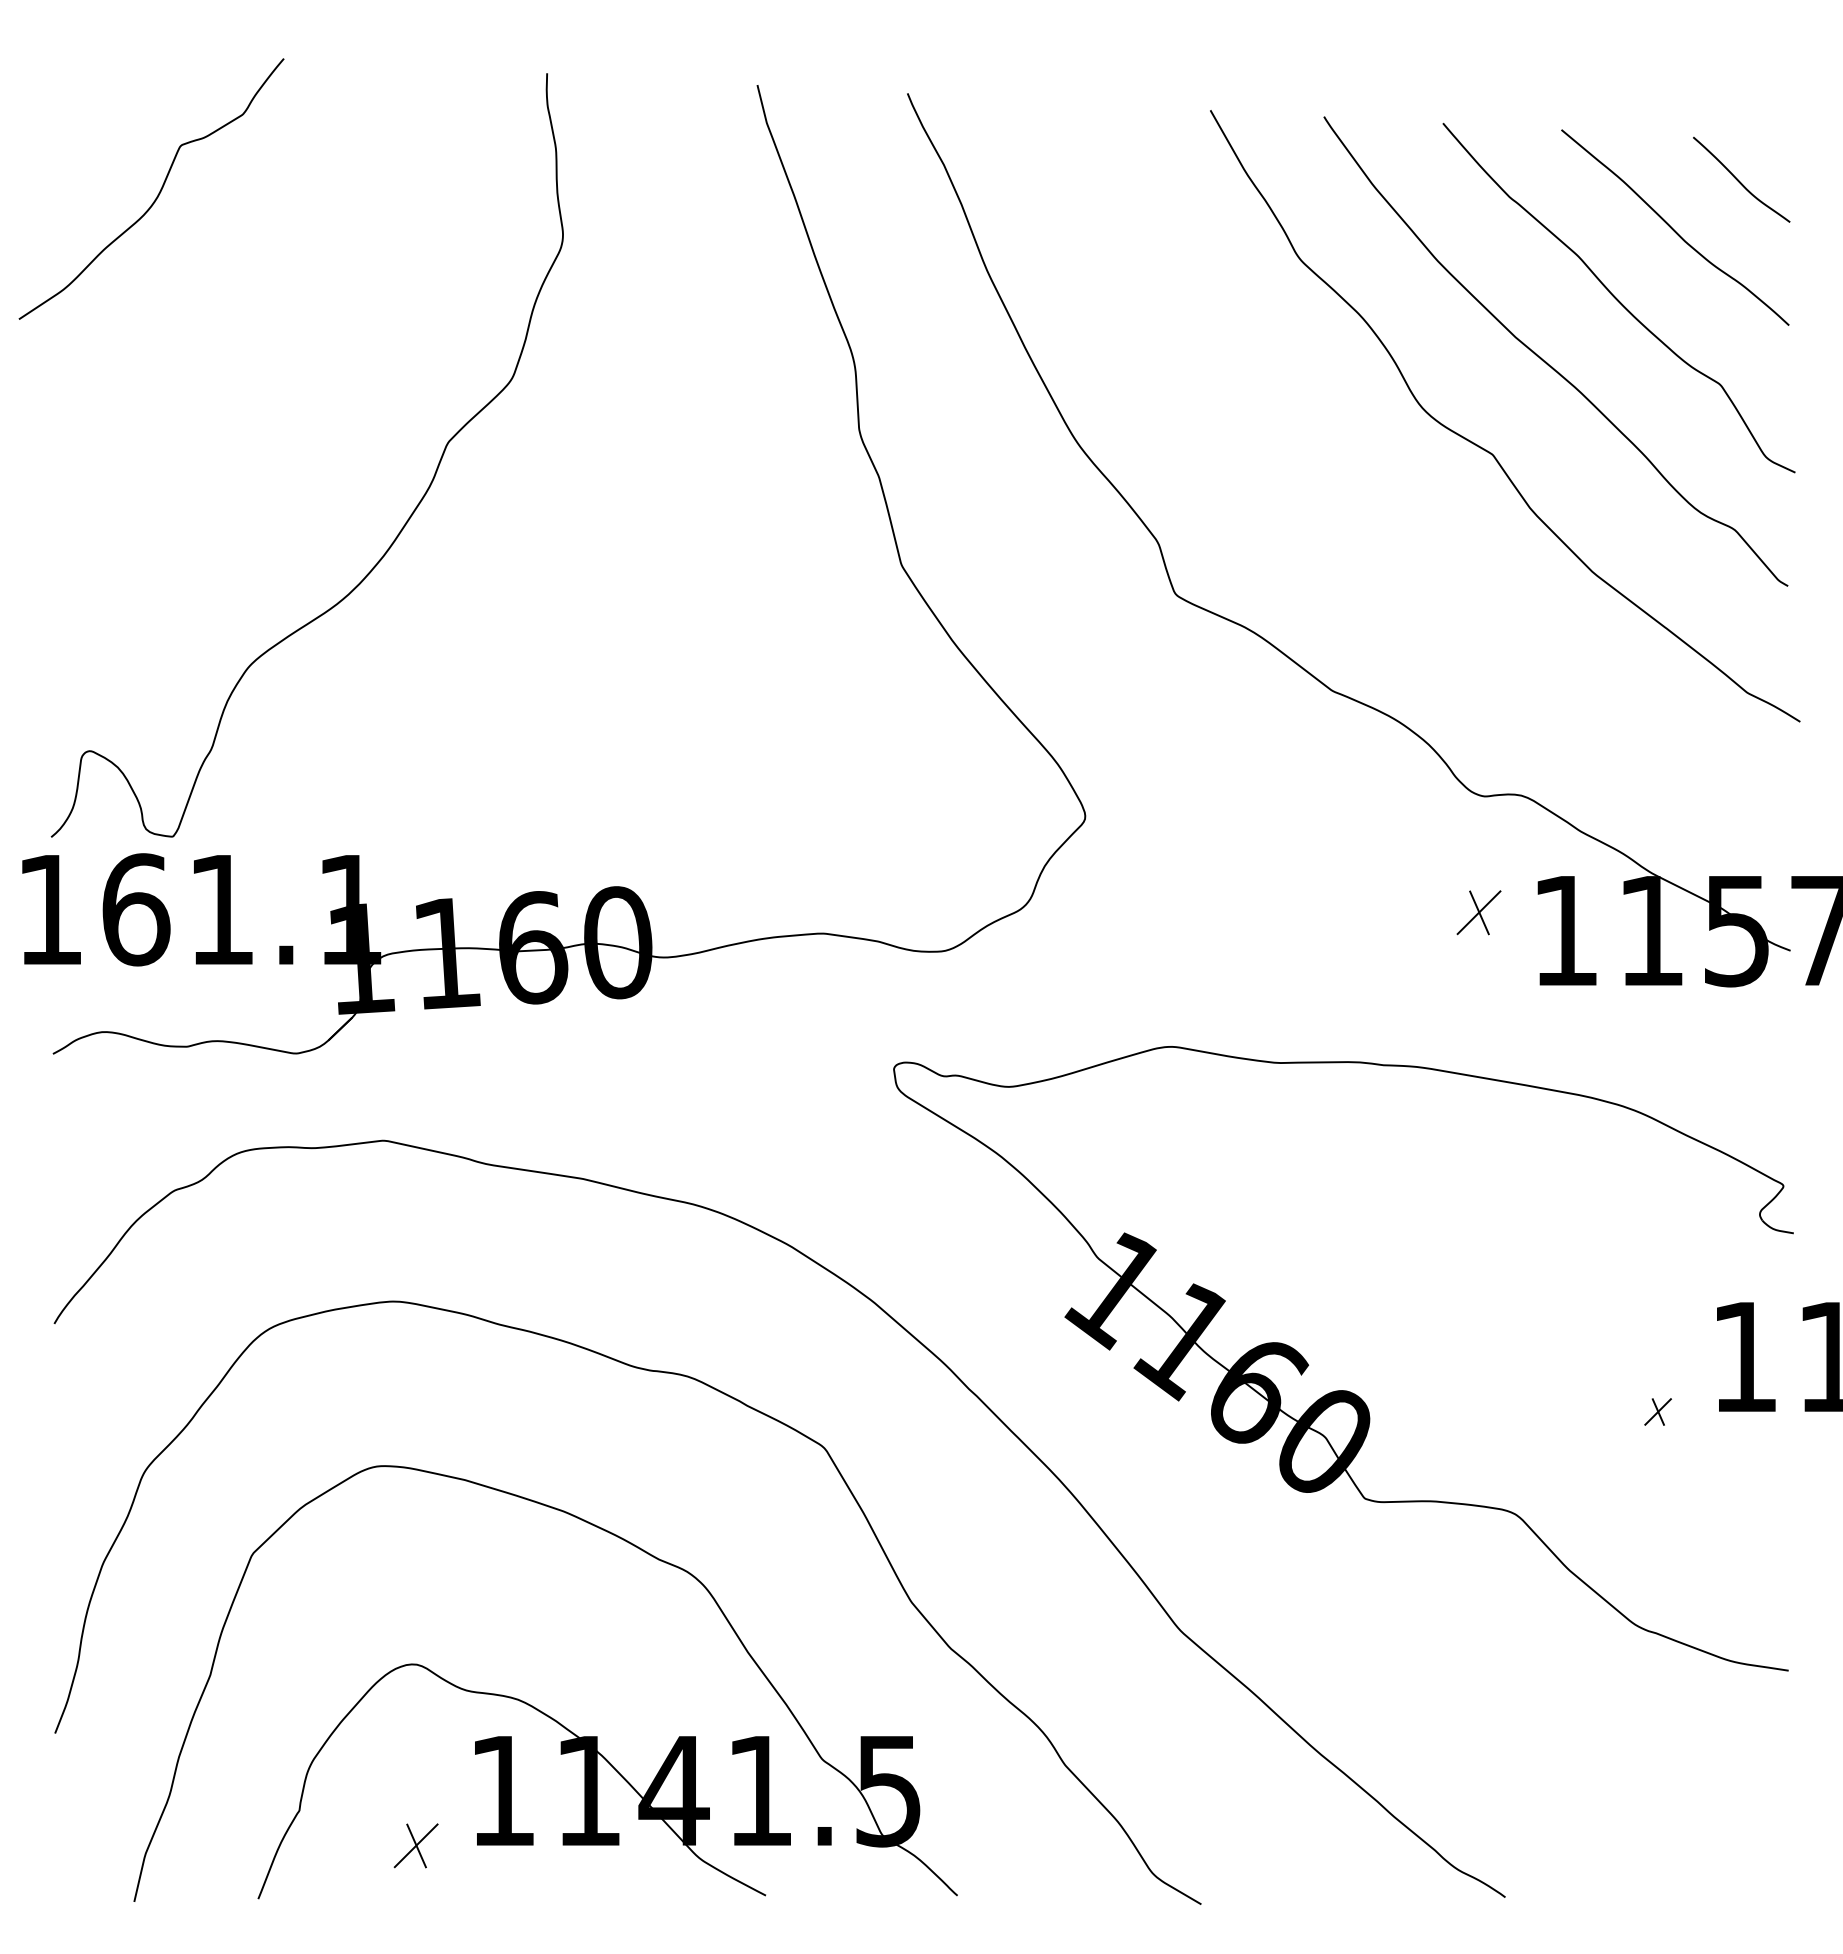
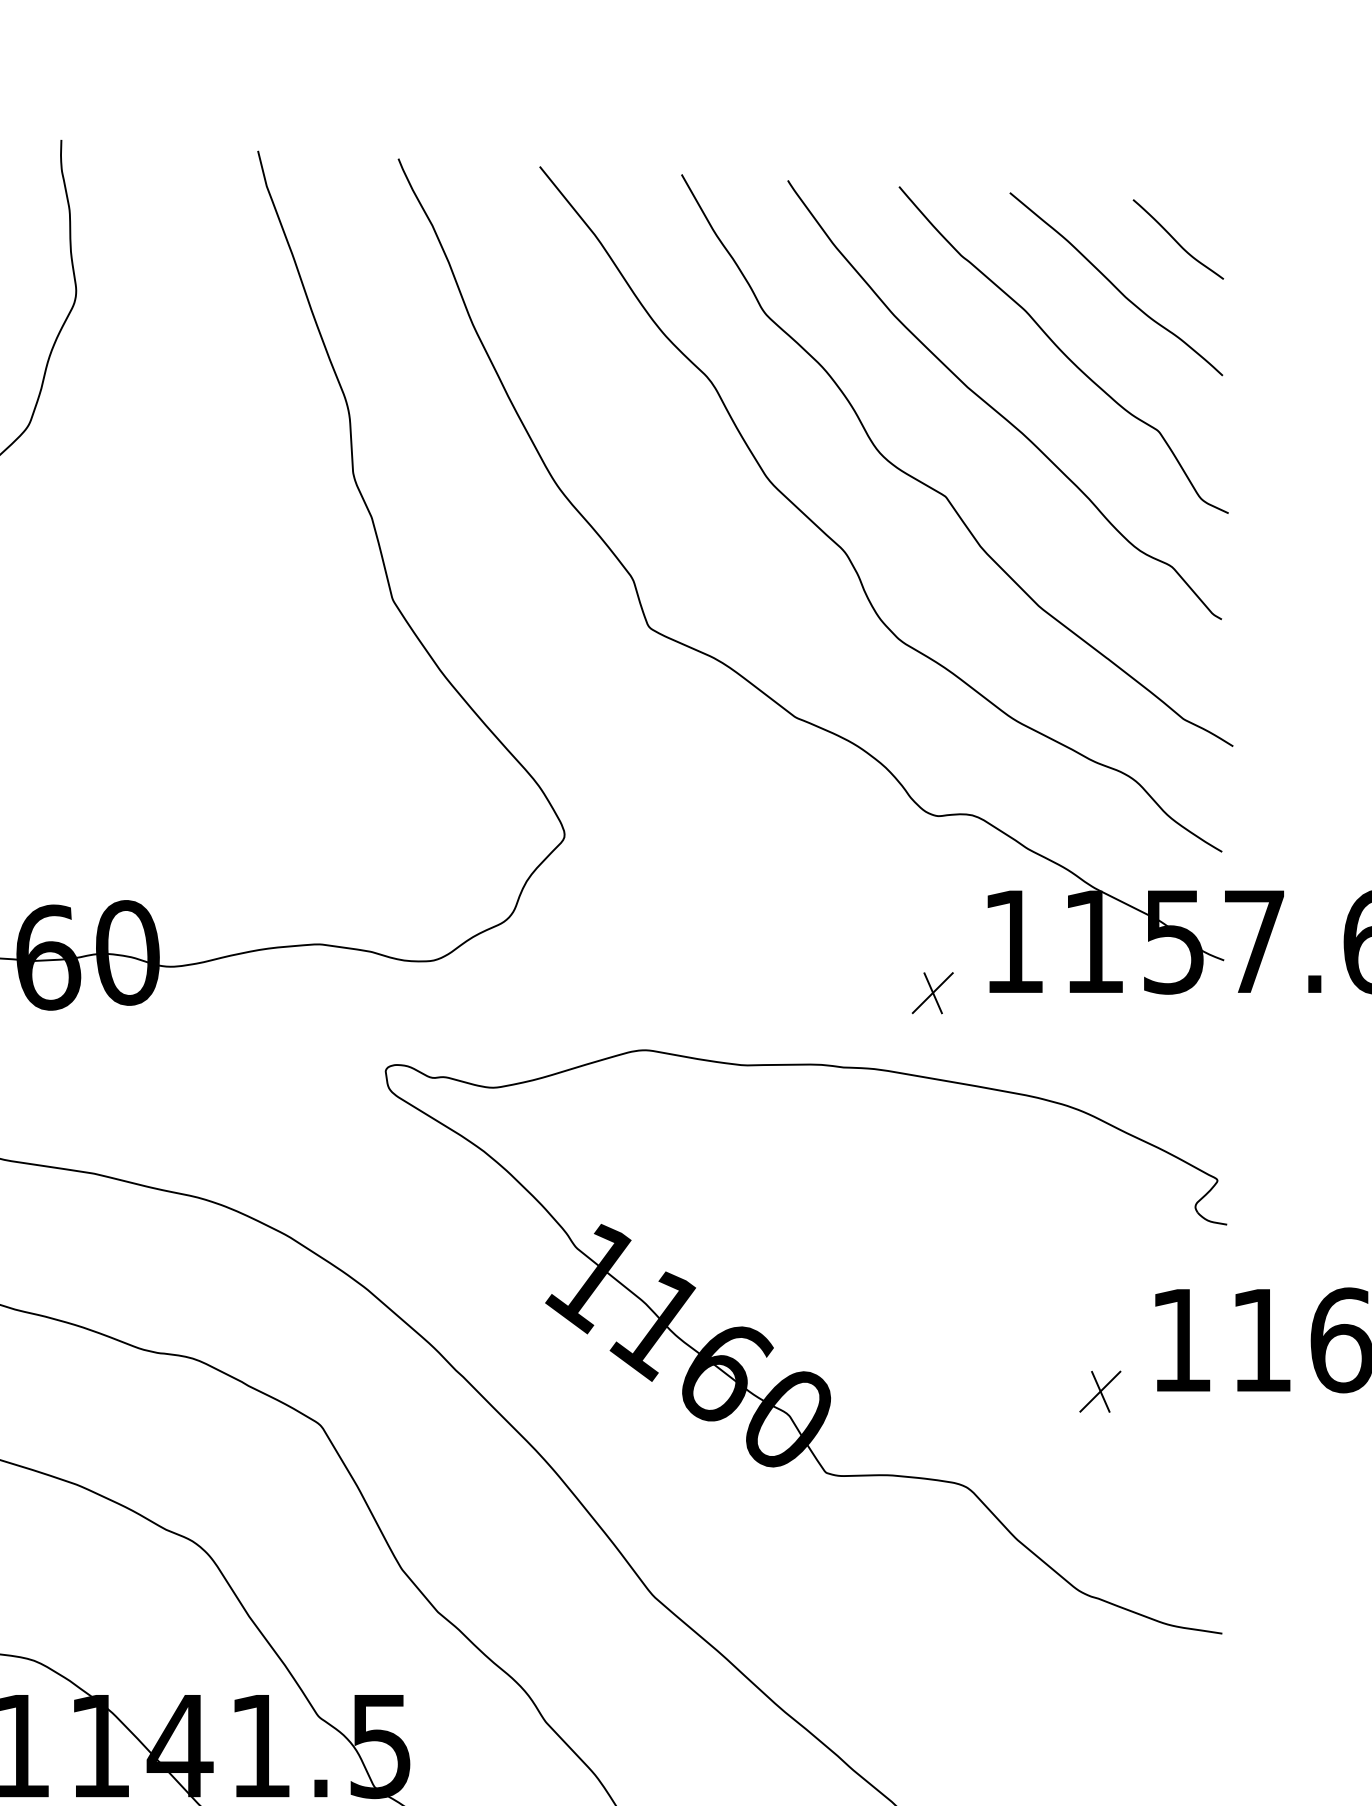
curve: (1382, 509) -> (842, 547), added
part: (1478, 912) -> (932, 992), moved
part: (1657, 1411) -> (1099, 1391), size x1.67

